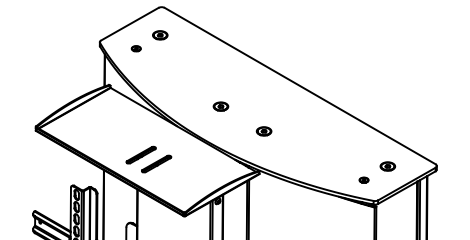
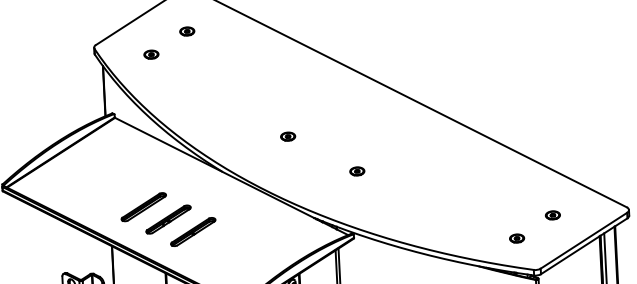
part: (159, 34) -> (186, 30), size x0.62
part: (220, 105) -> (287, 135), size x0.62
part: (263, 130) -> (356, 170), size x0.62
part: (125, 146) -> (143, 207), added
part: (387, 166) -> (552, 215), size x0.62

